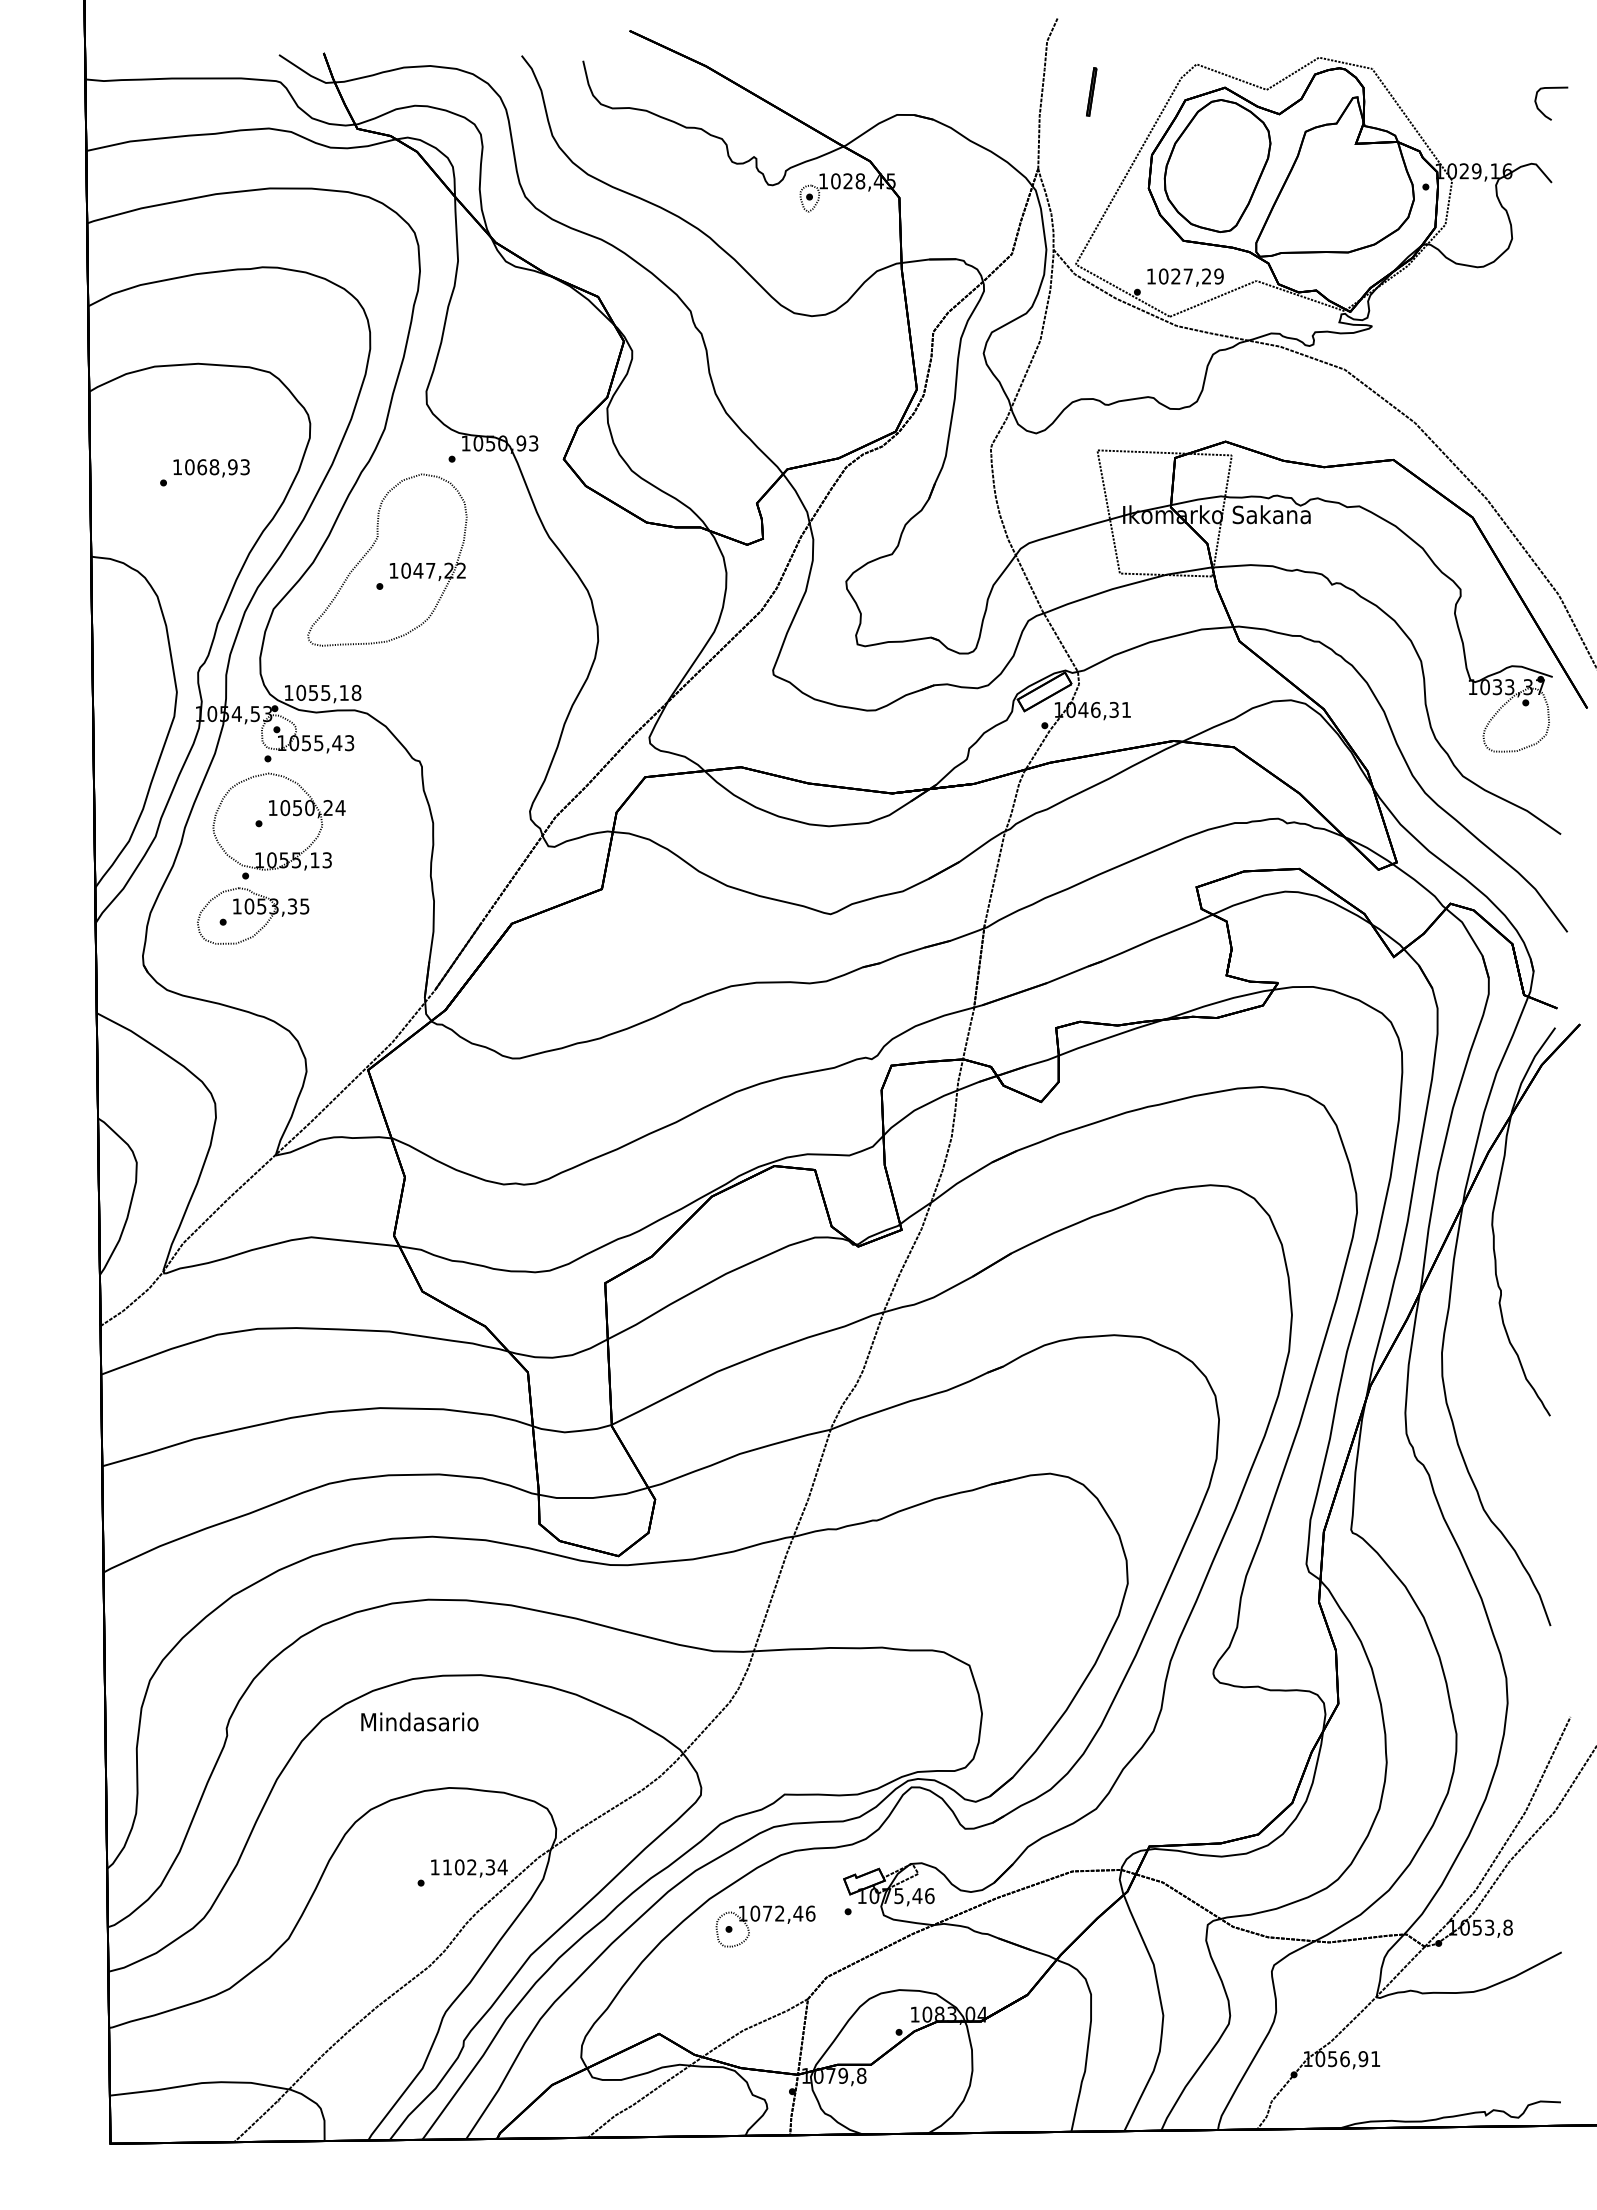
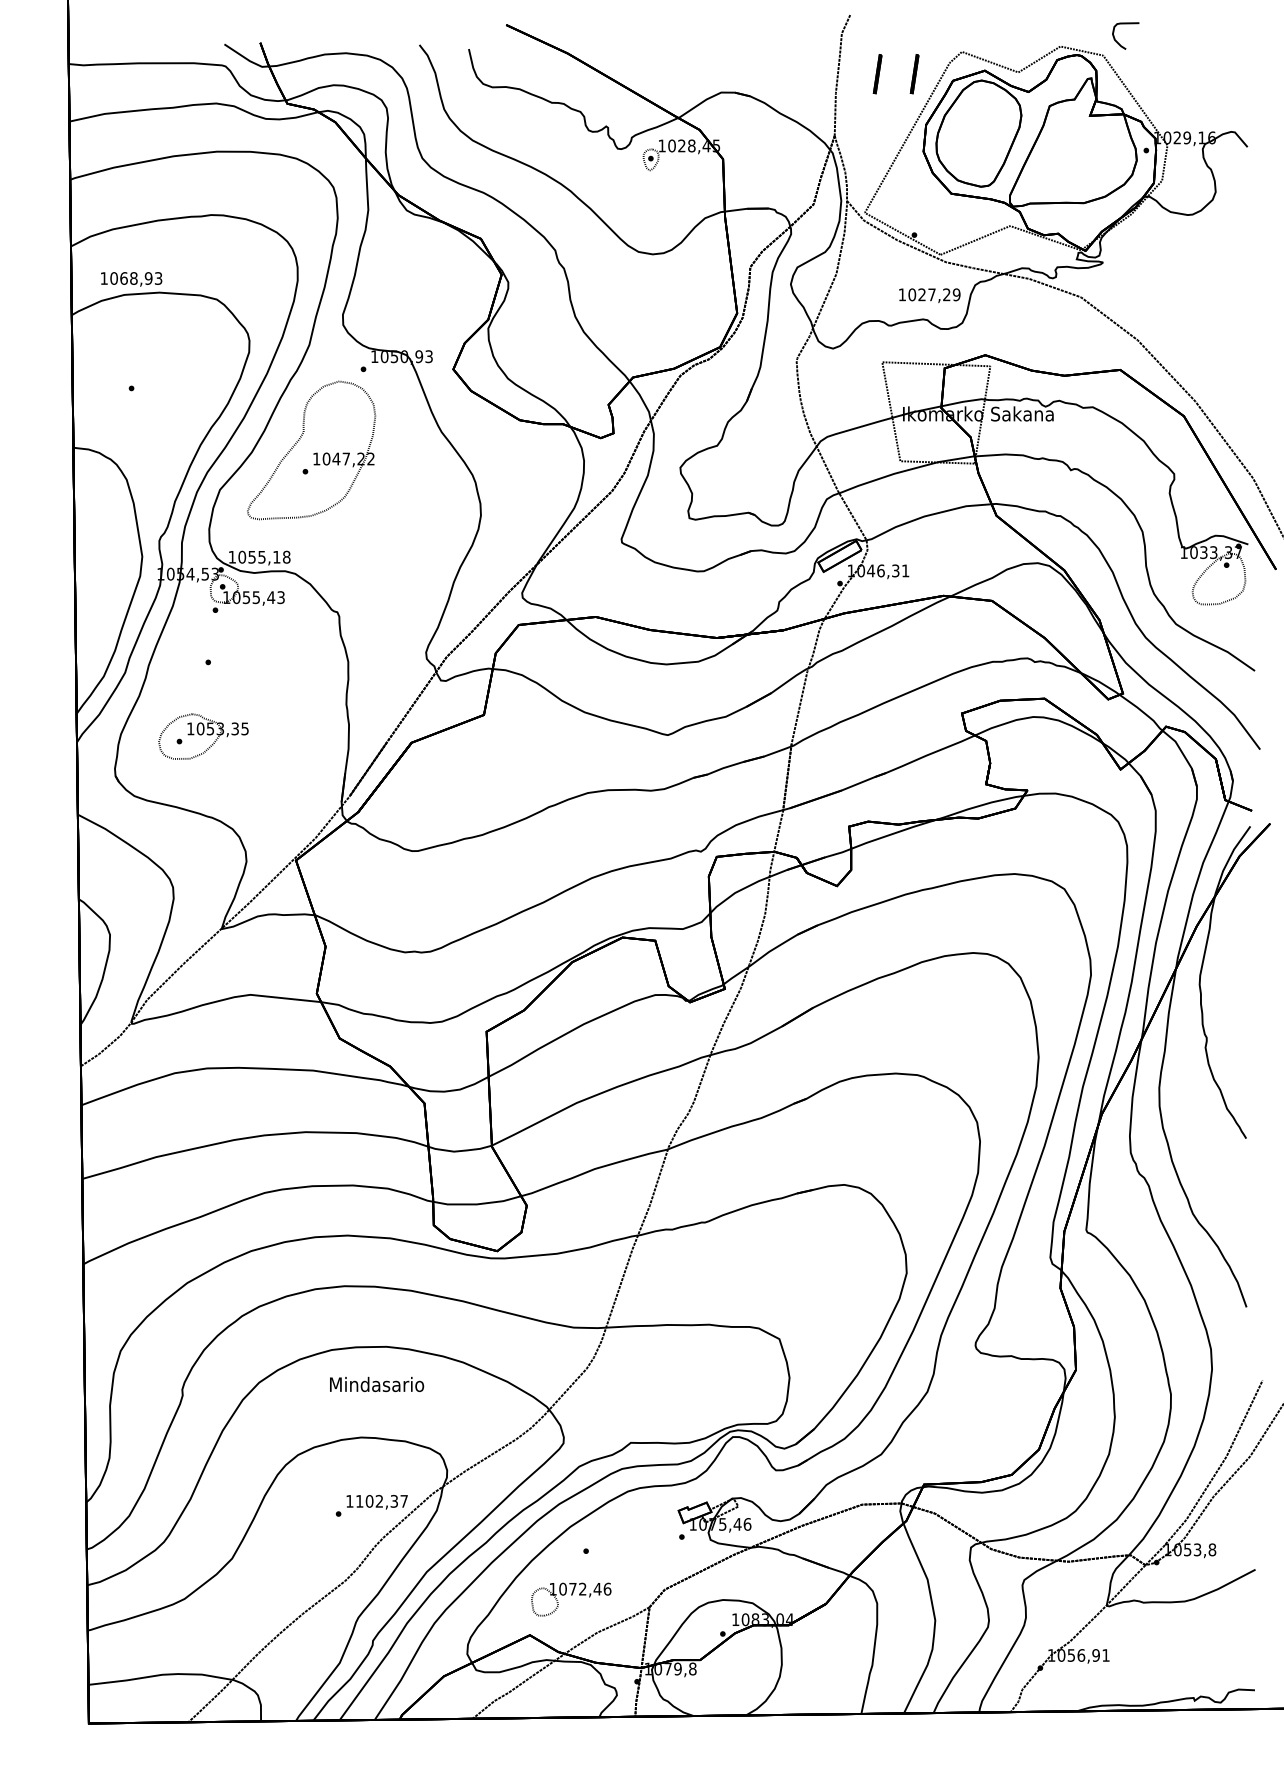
part: (1137, 91) -> (914, 73), added
curve: (1542, 111) -> (1118, 42), moved
text: (1185, 277) -> (929, 295), moved
text: (211, 468) -> (131, 279), moved
part: (277, 815) -> (223, 655), removed
text: (419, 1721) -> (376, 1384), moved
text: (502, 1867) -> (404, 1501), 1102,34 -> 1102,37
part: (765, 1926) -> (571, 1599), moved

